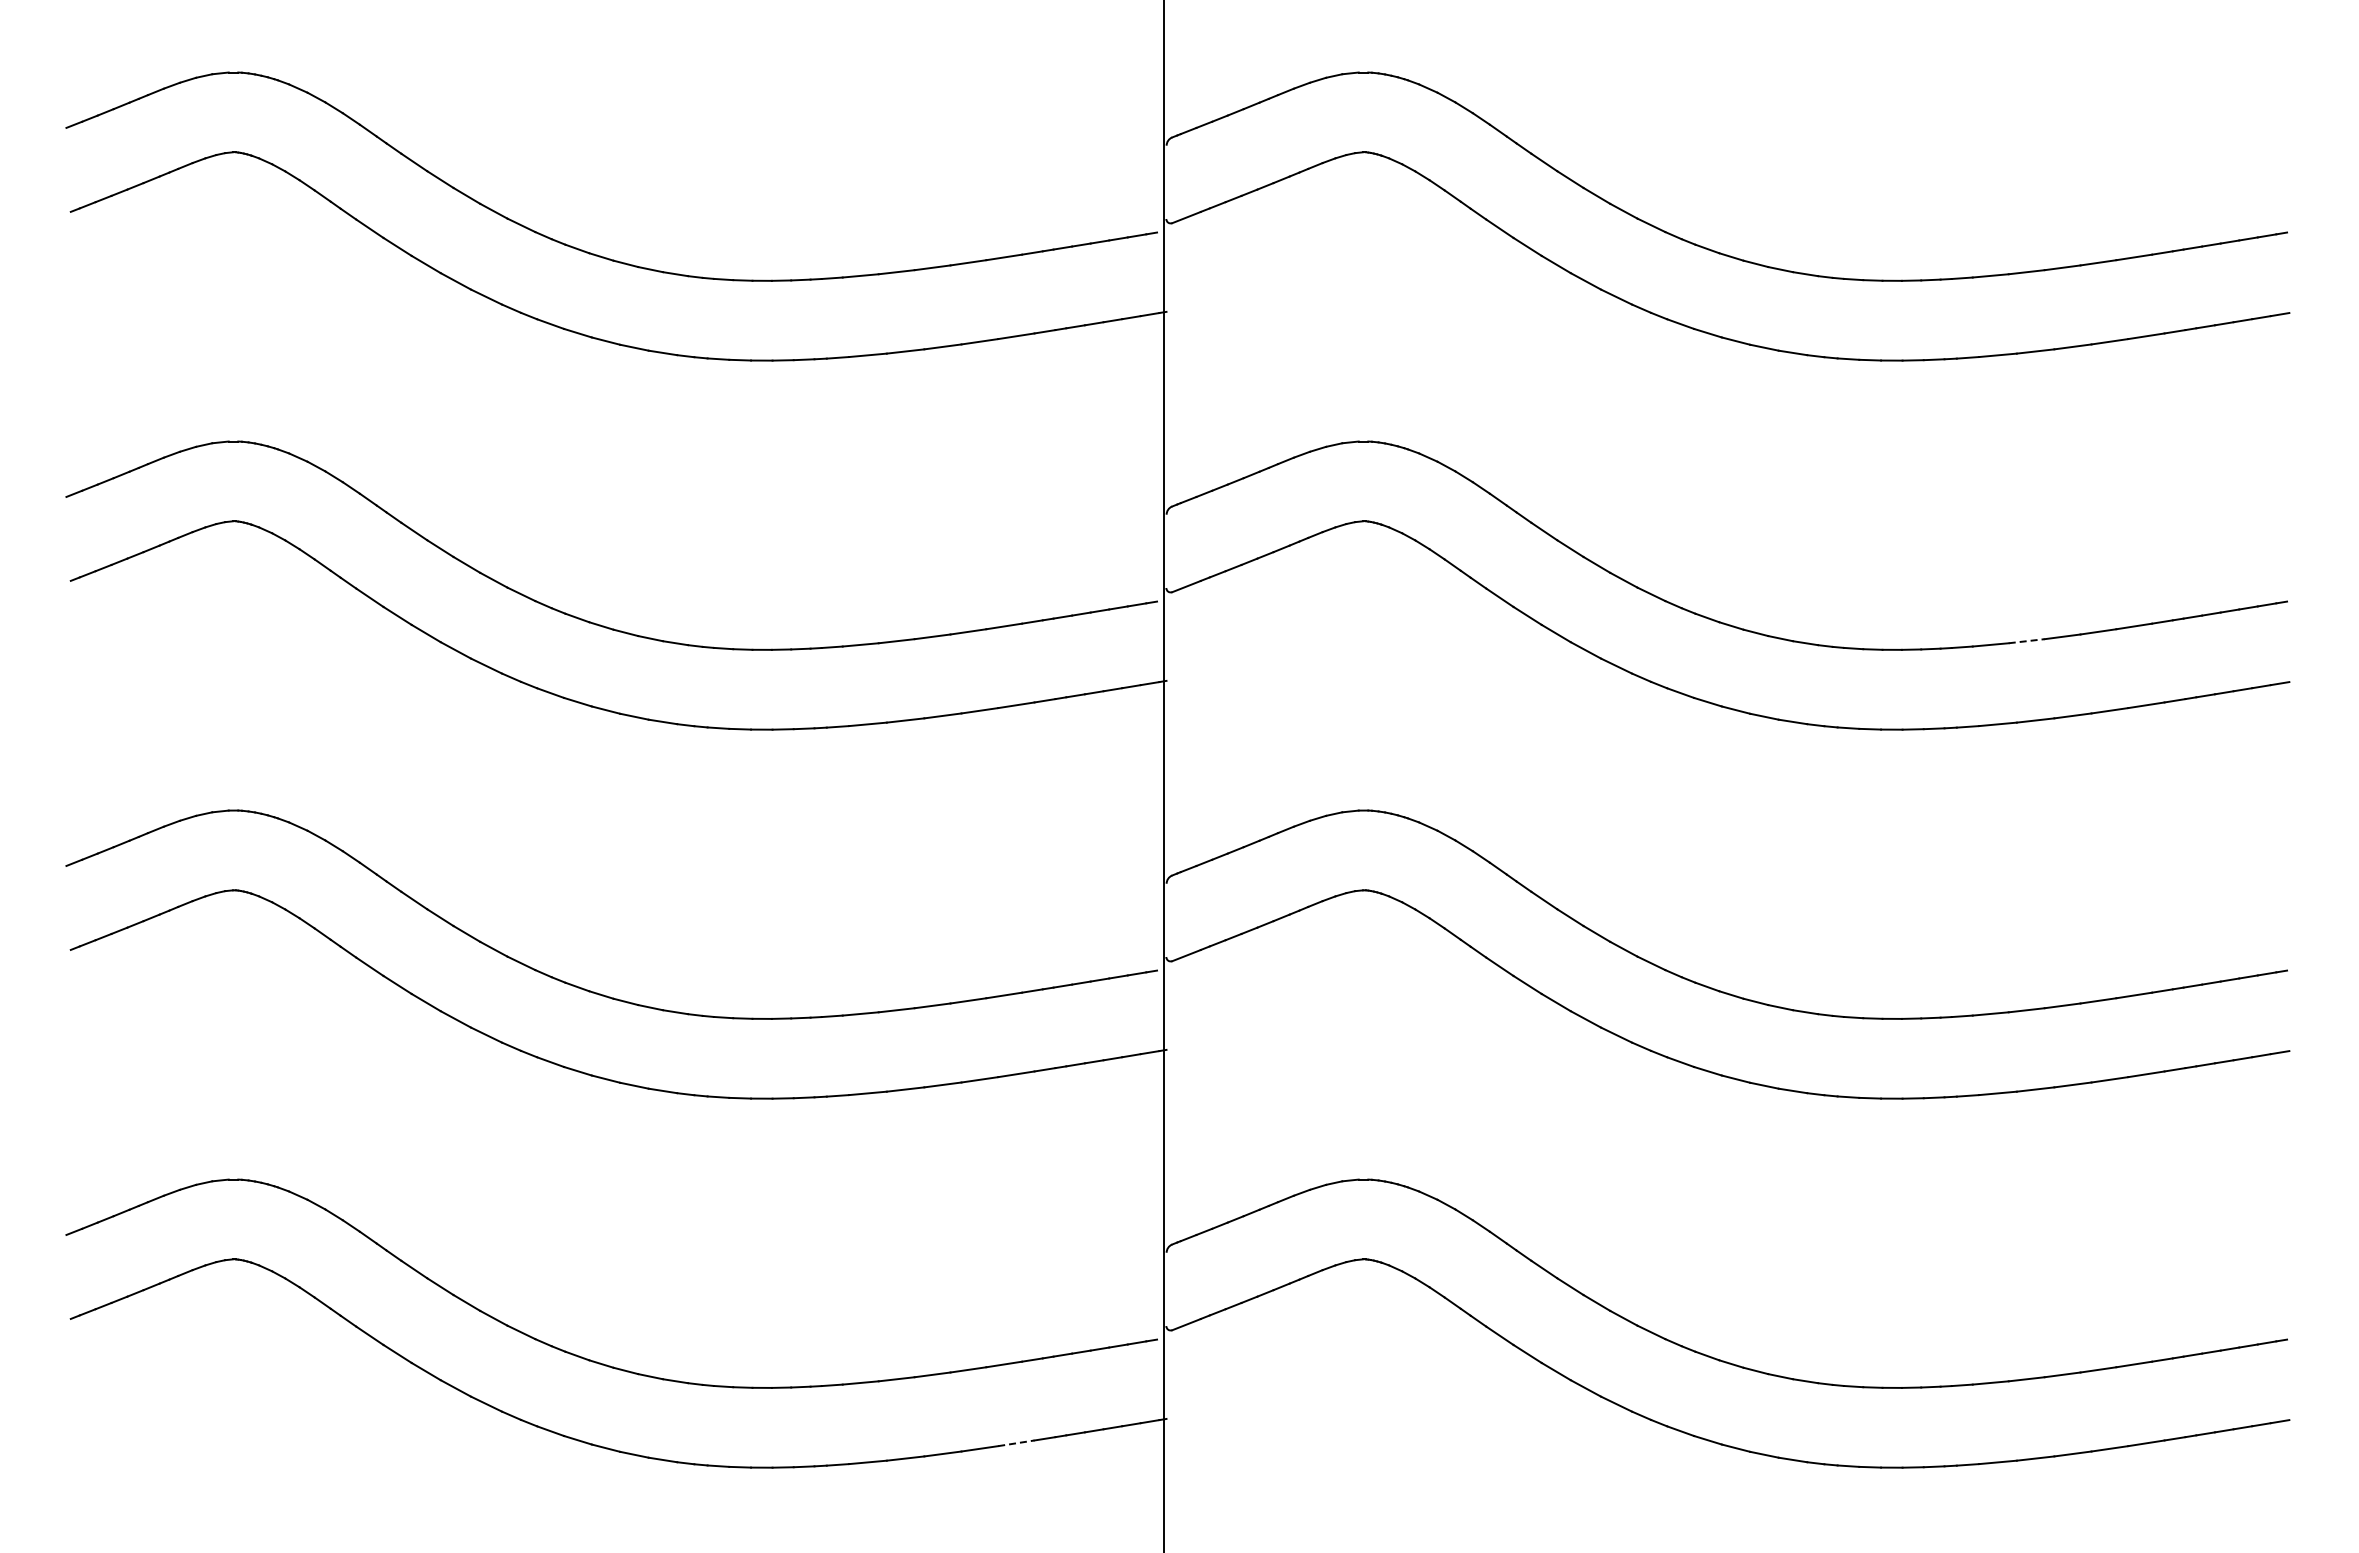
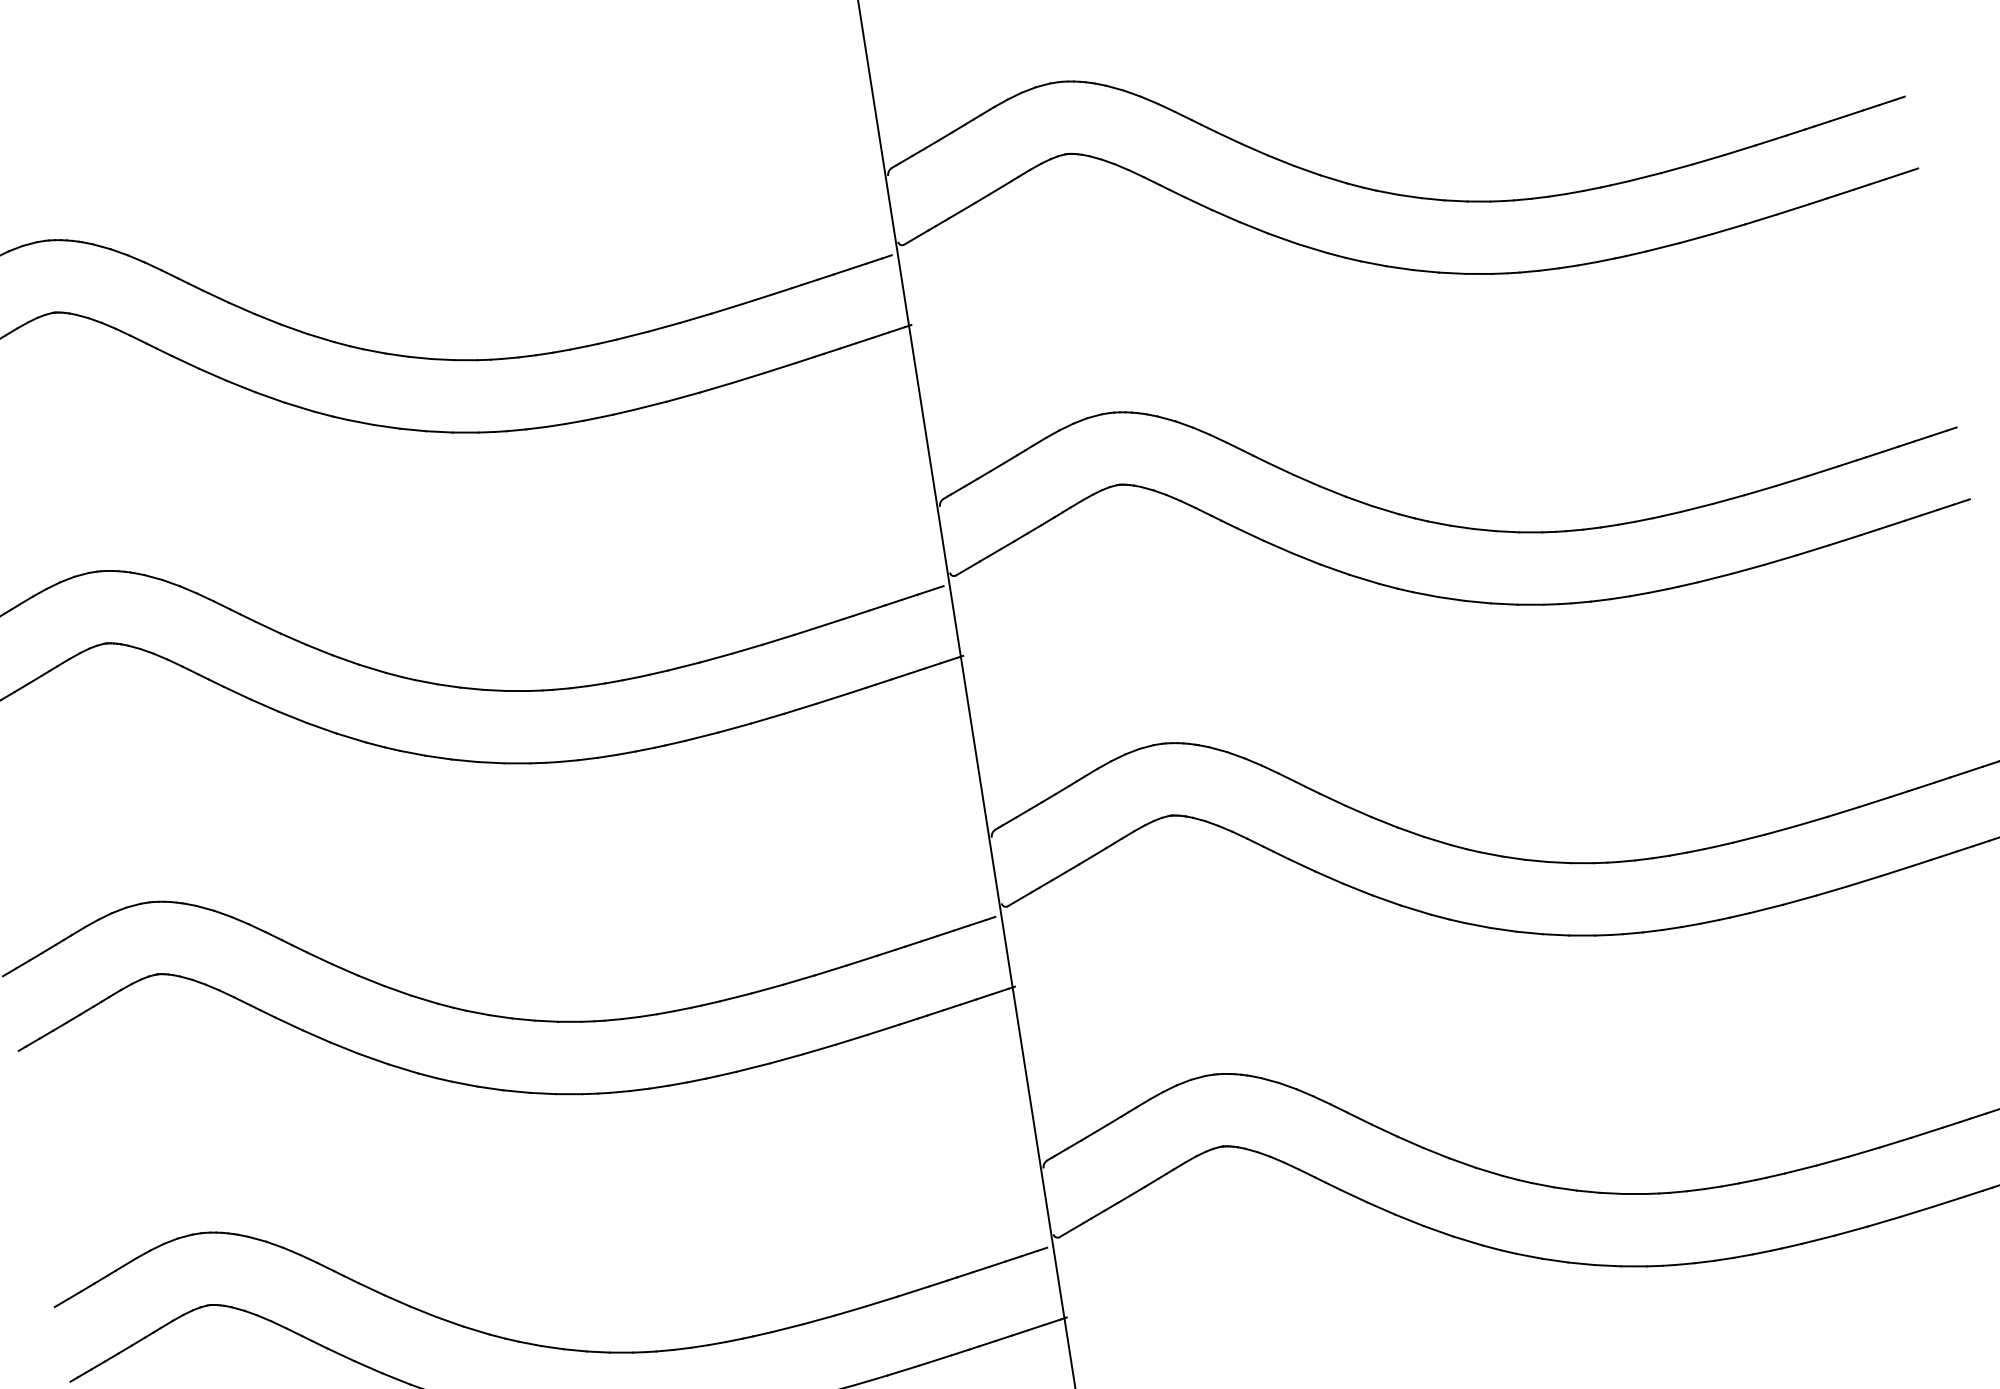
line: (2027, 641) -> (1729, 499), dashed -> solid
line: (1016, 1443) -> (935, 1360), dashed -> solid

